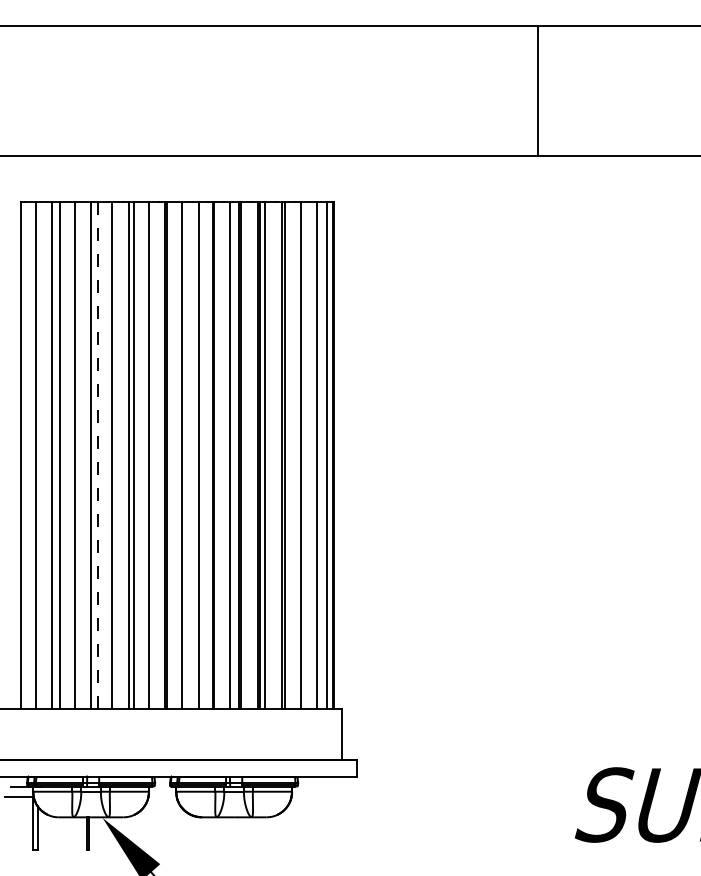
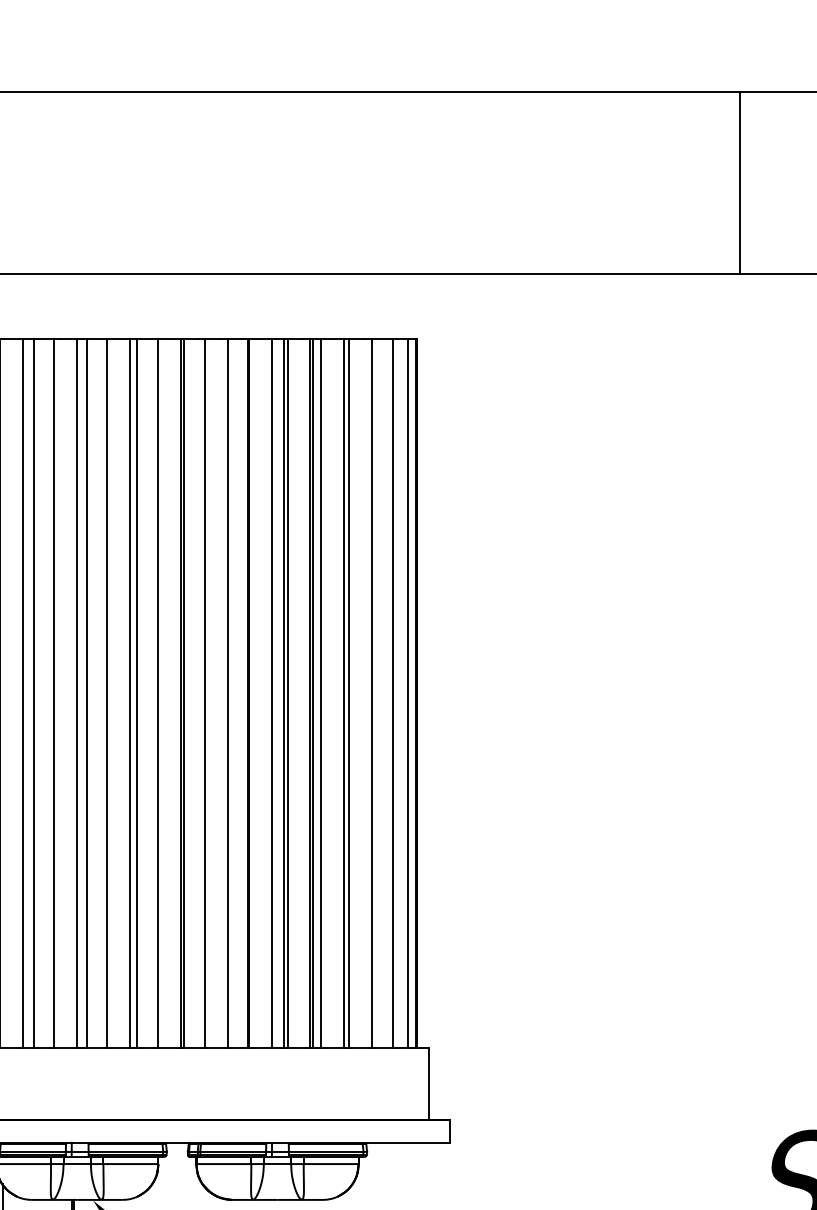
line: (537, 91) -> (740, 183), moved
line: (97, 456) -> (86, 694), dashed -> solid

